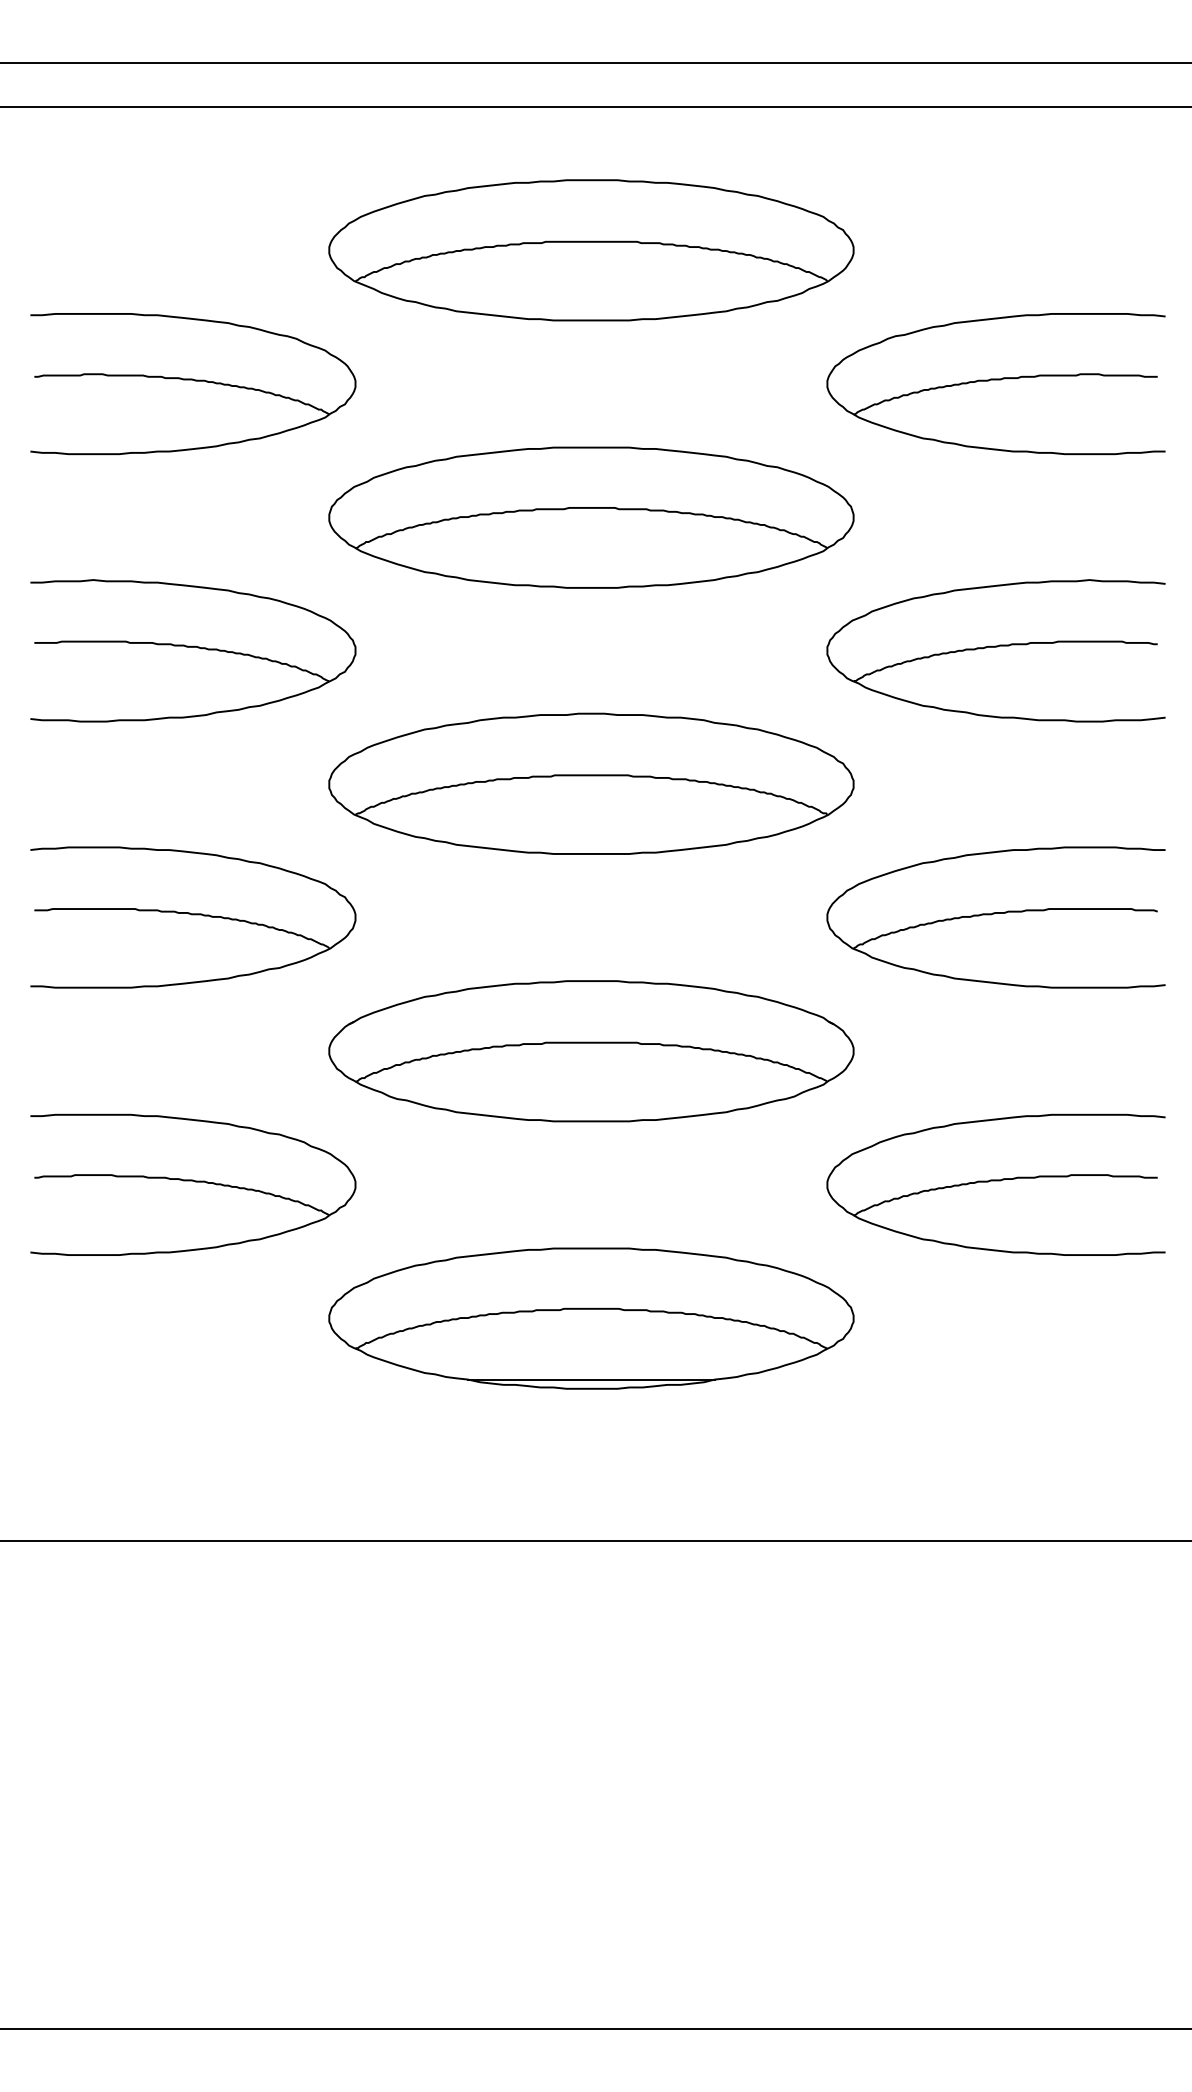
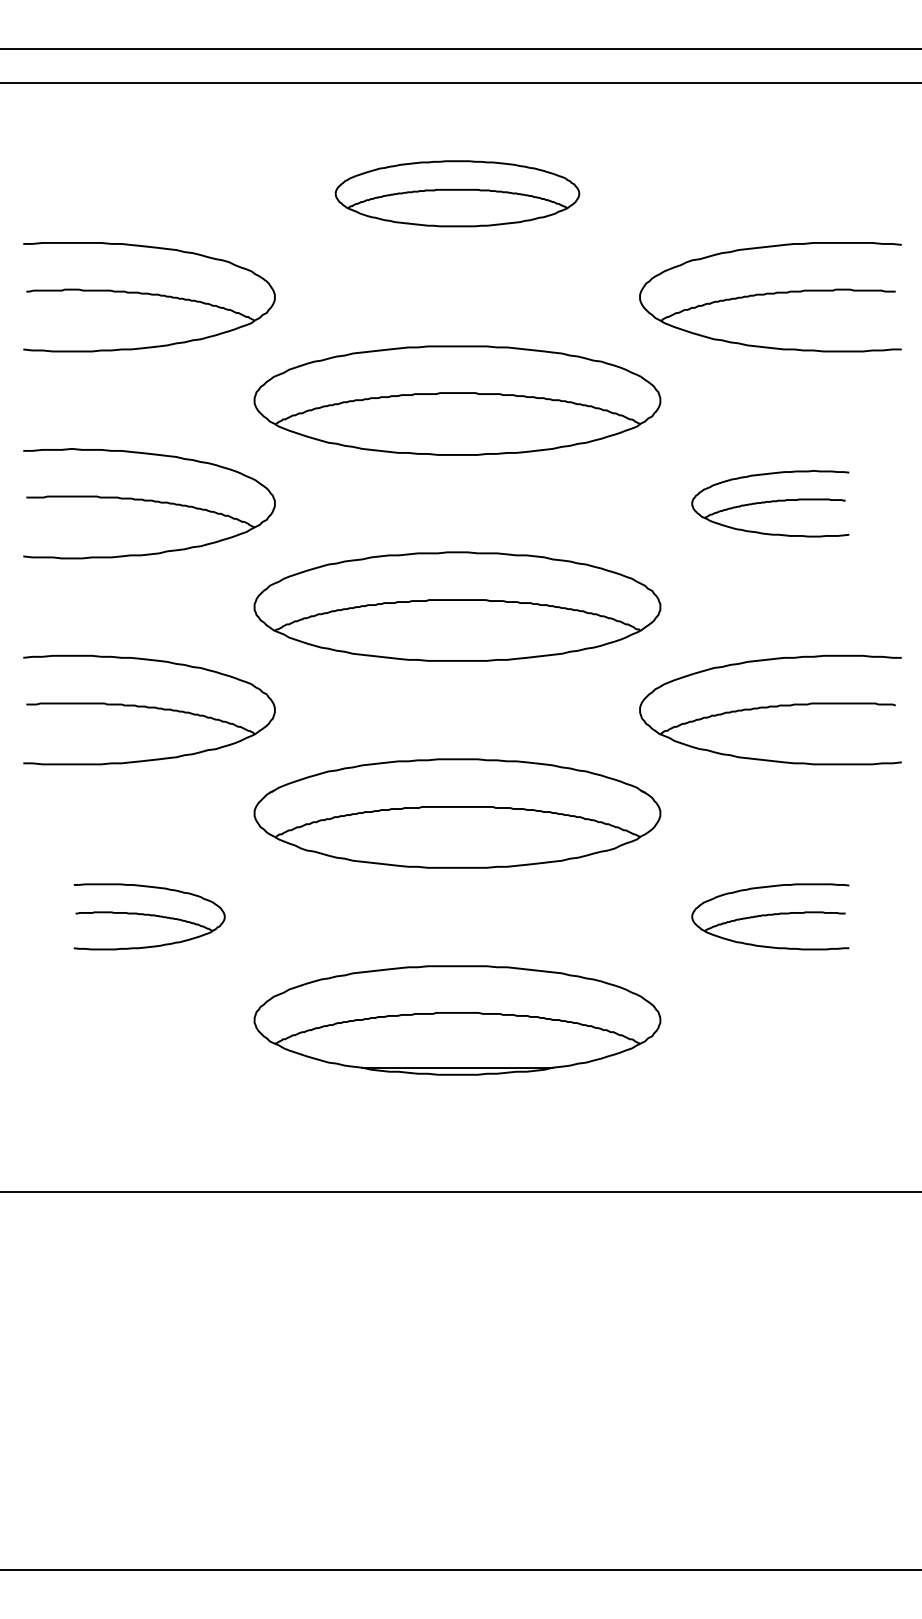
part: (591, 250) -> (457, 193), size x0.6
part: (995, 650) -> (770, 503), size x0.6
part: (193, 1184) -> (149, 916), size x0.6
part: (995, 1184) -> (770, 916), size x0.6

